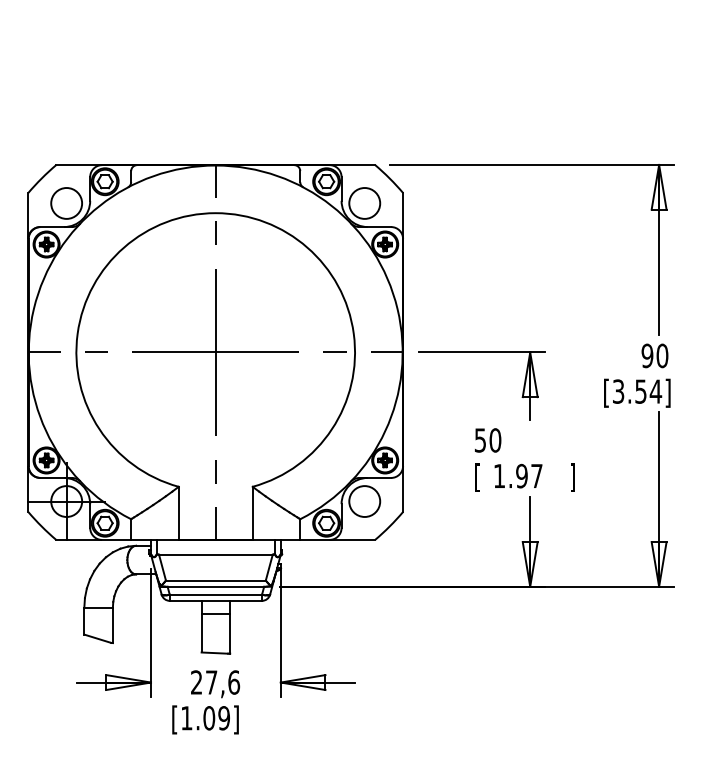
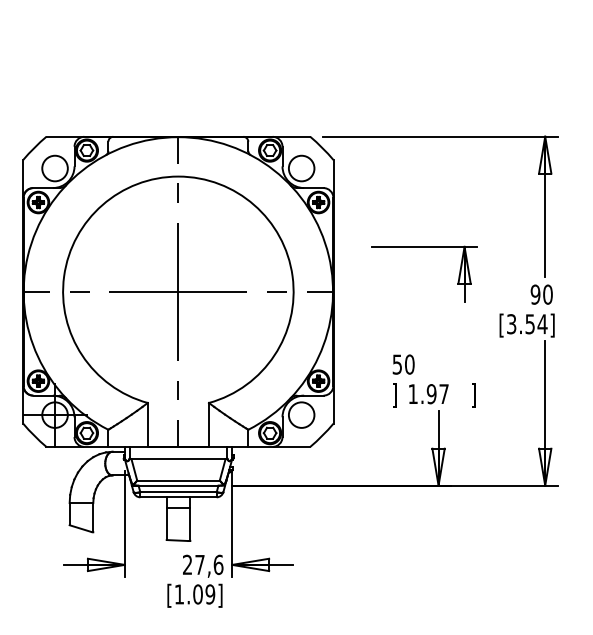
part: (481, 353) -> (424, 247), moved
text: (476, 477) -> (394, 395), [ -> ]
text: (206, 701) -> (195, 580), moved

